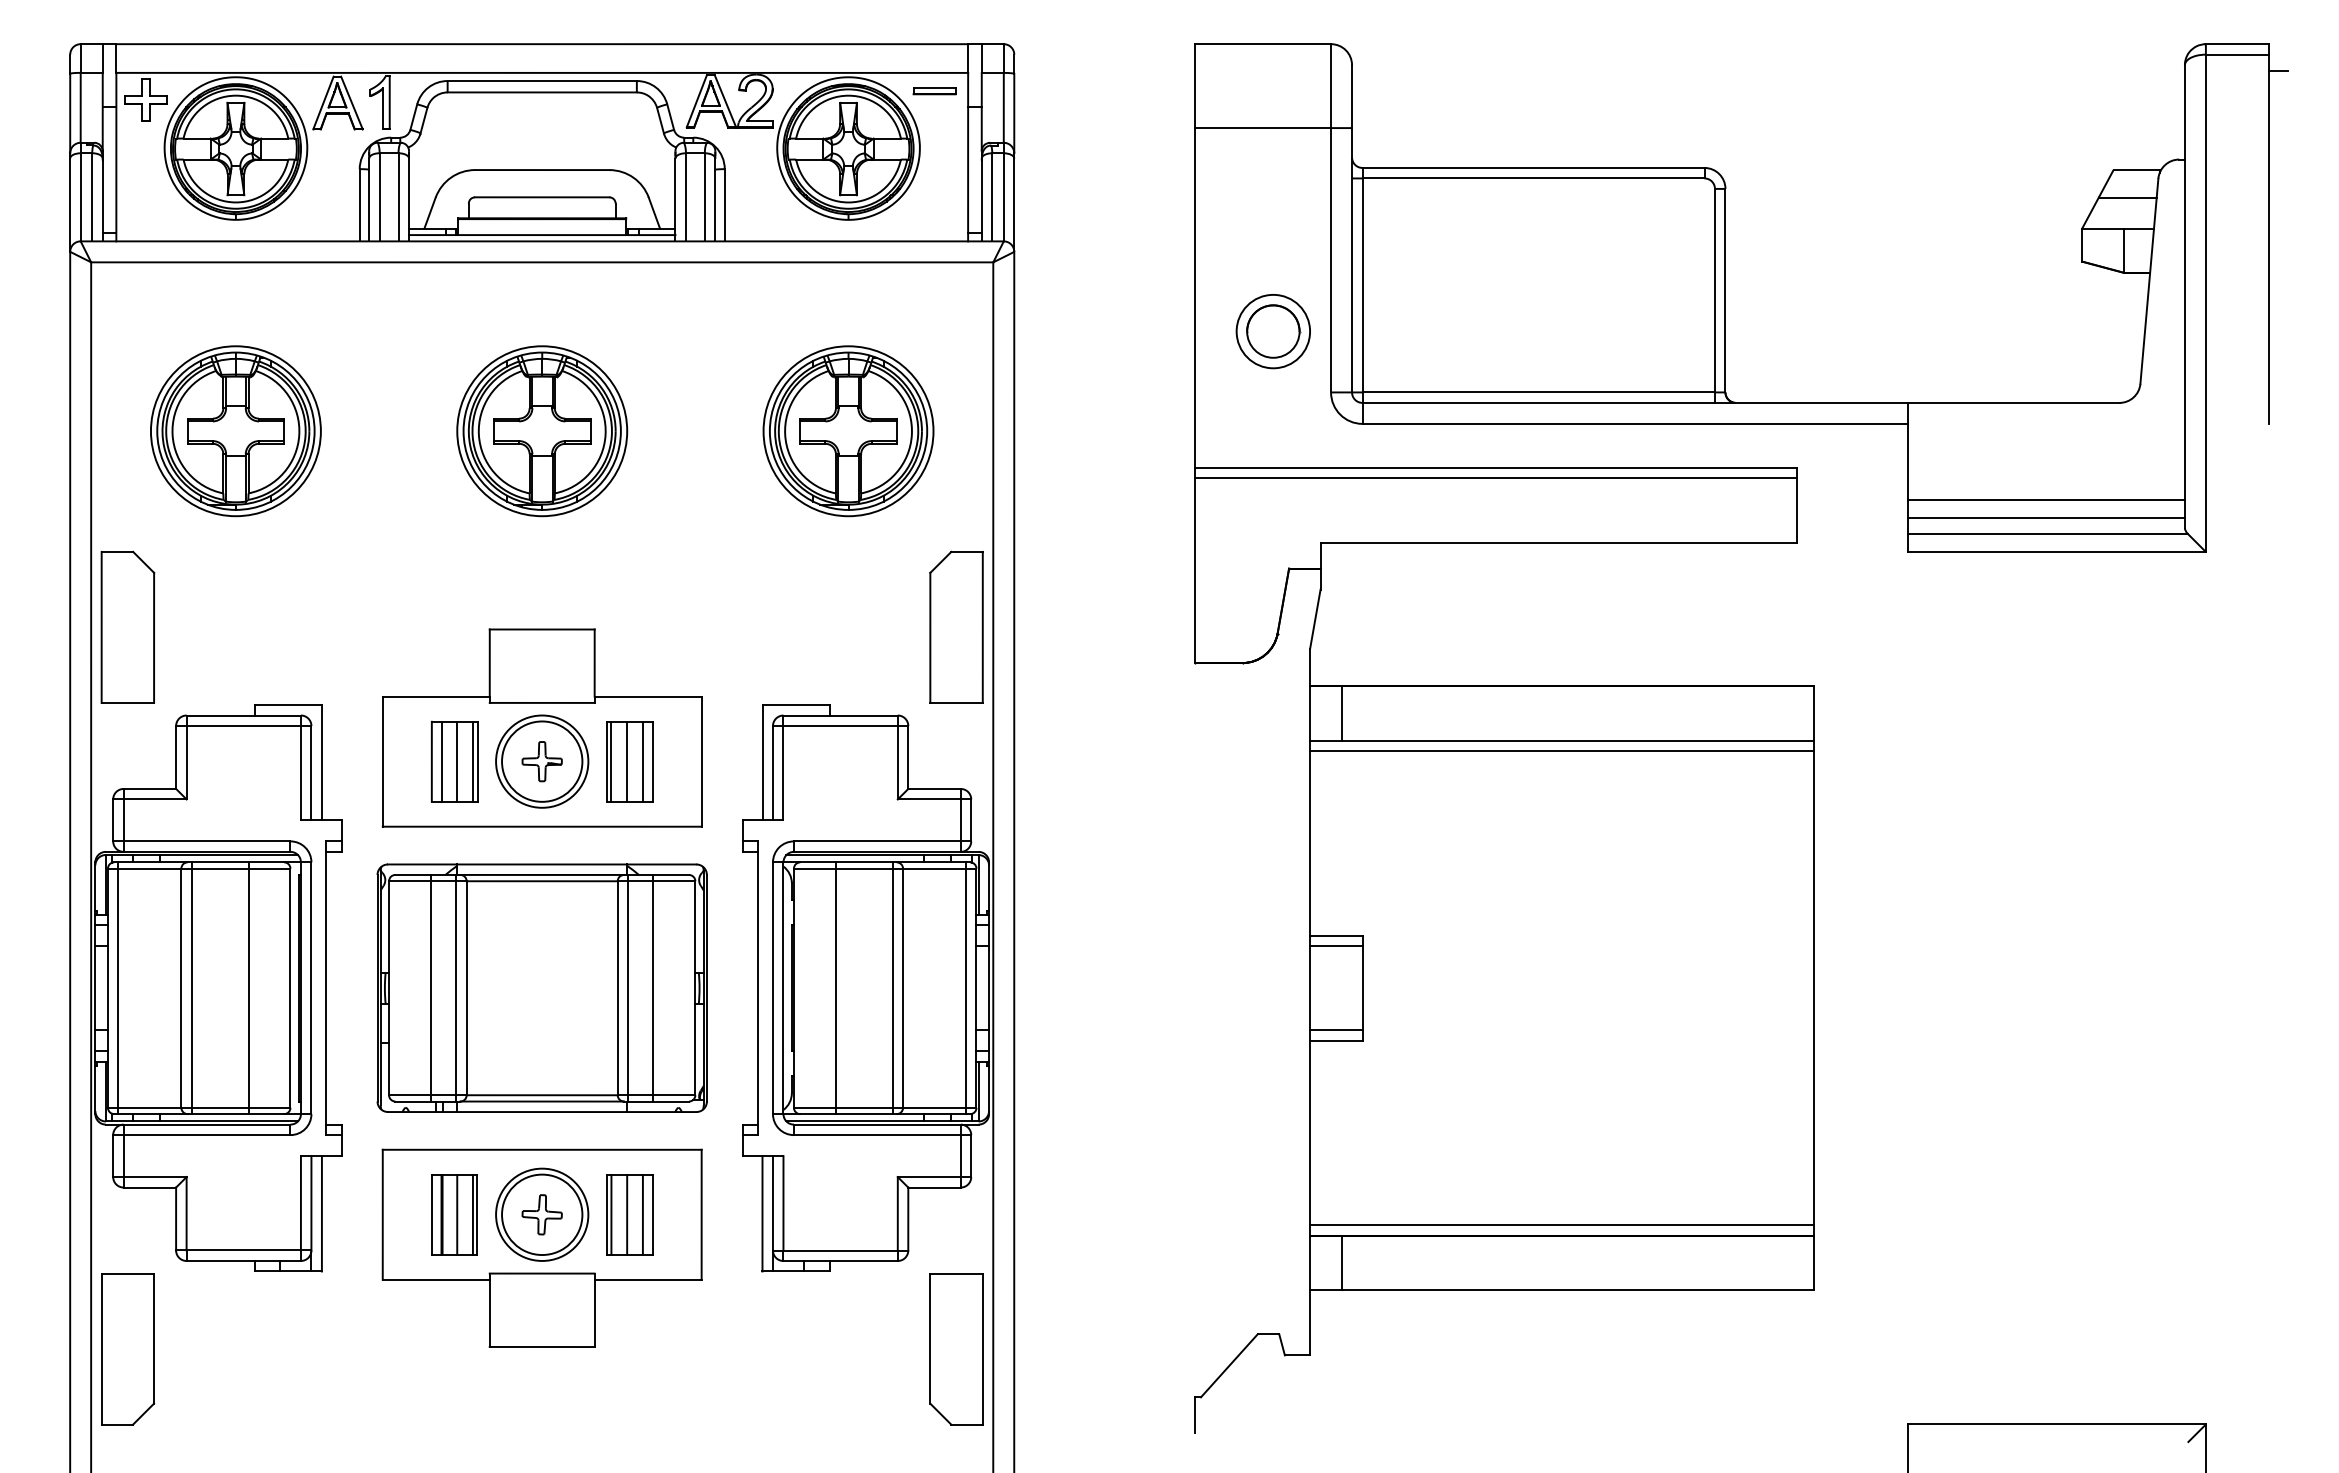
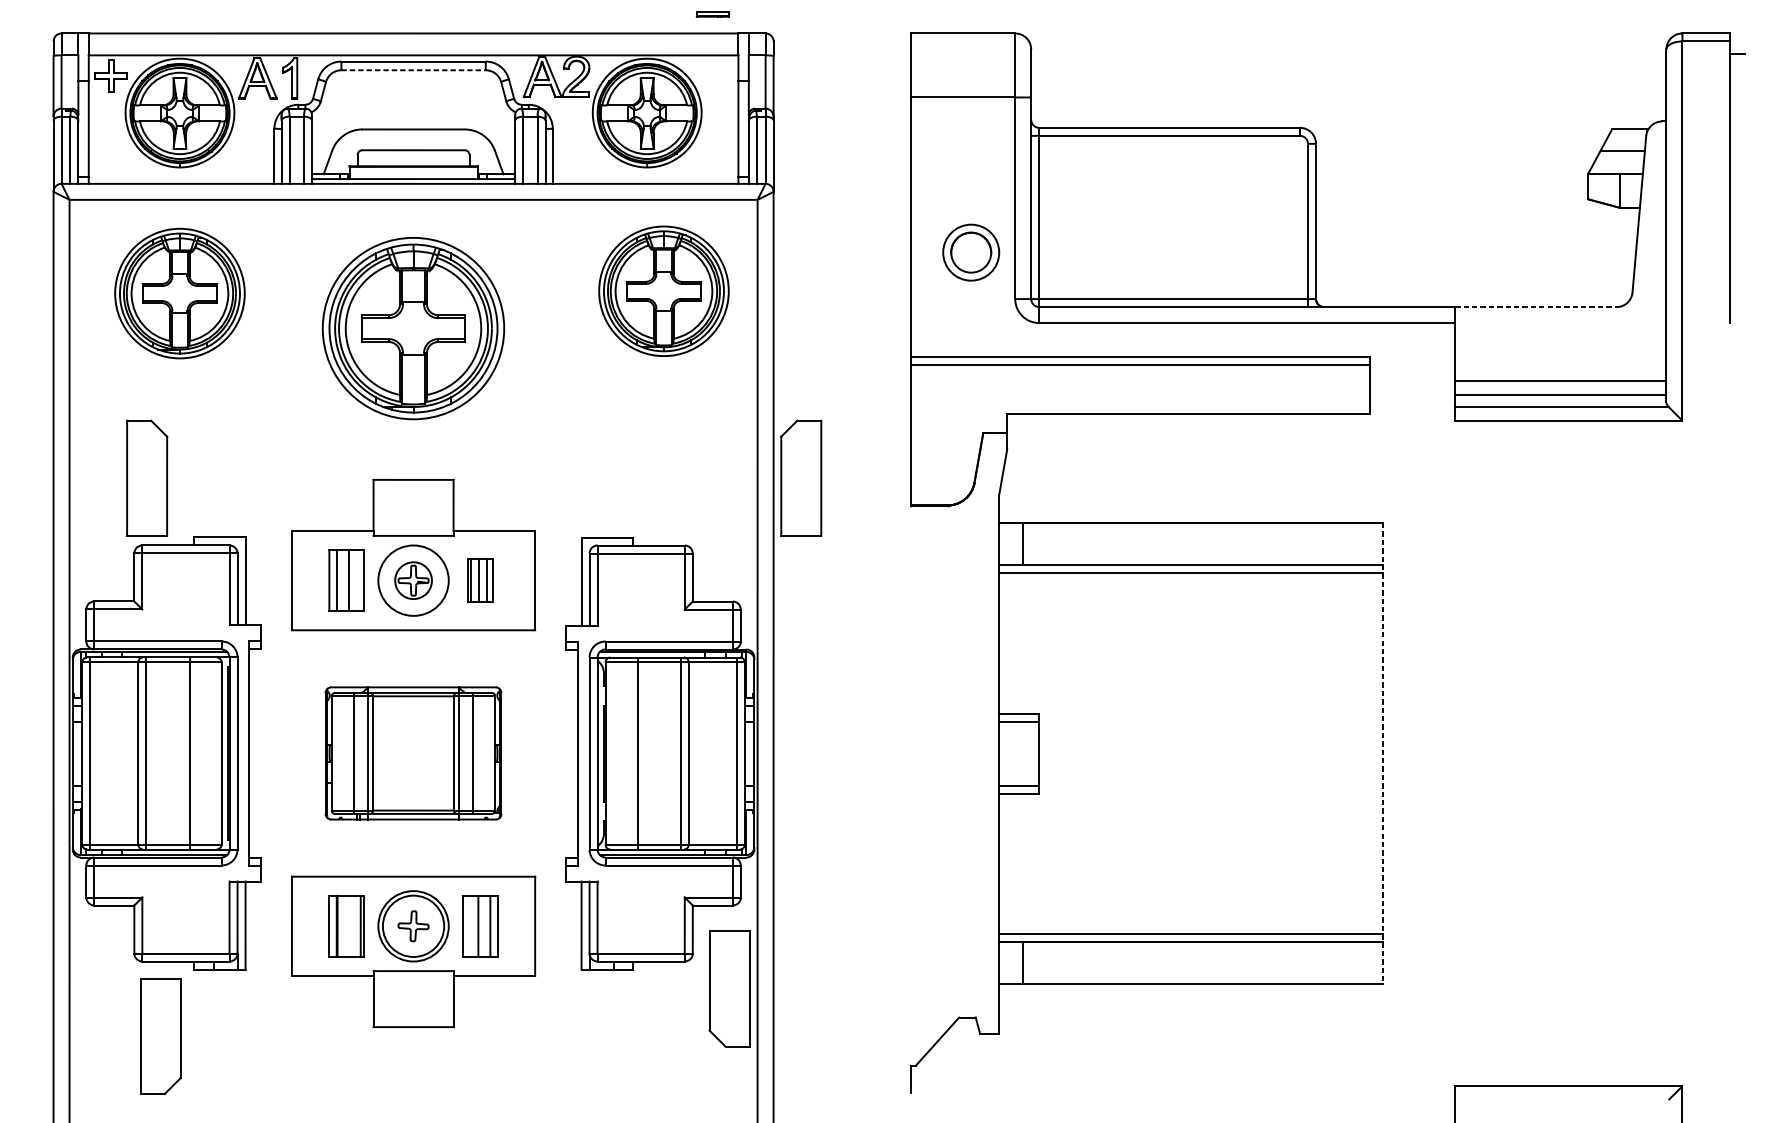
part: (934, 91) -> (712, 14), moved
line: (542, 92) -> (413, 70), solid -> dashed
line: (2013, 402) -> (1535, 306), solid -> dashed
part: (235, 431) -> (179, 293), moved
part: (542, 431) -> (413, 328), size x1.4
part: (848, 431) -> (663, 291), moved
part: (127, 626) -> (146, 477), moved
part: (956, 626) -> (801, 477), moved
line: (472, 761) -> (360, 580), removed
circle: (542, 761) -> (413, 580), size x0.6
part: (629, 761) -> (480, 580), size x0.7
part: (541, 987) -> (413, 752), size x0.7
line: (1813, 988) -> (1383, 753), solid -> dashed
line: (457, 1214) -> (348, 926), removed
line: (611, 1214) -> (466, 926), removed
part: (128, 1349) -> (161, 1036), moved
part: (956, 1349) -> (729, 989), moved

